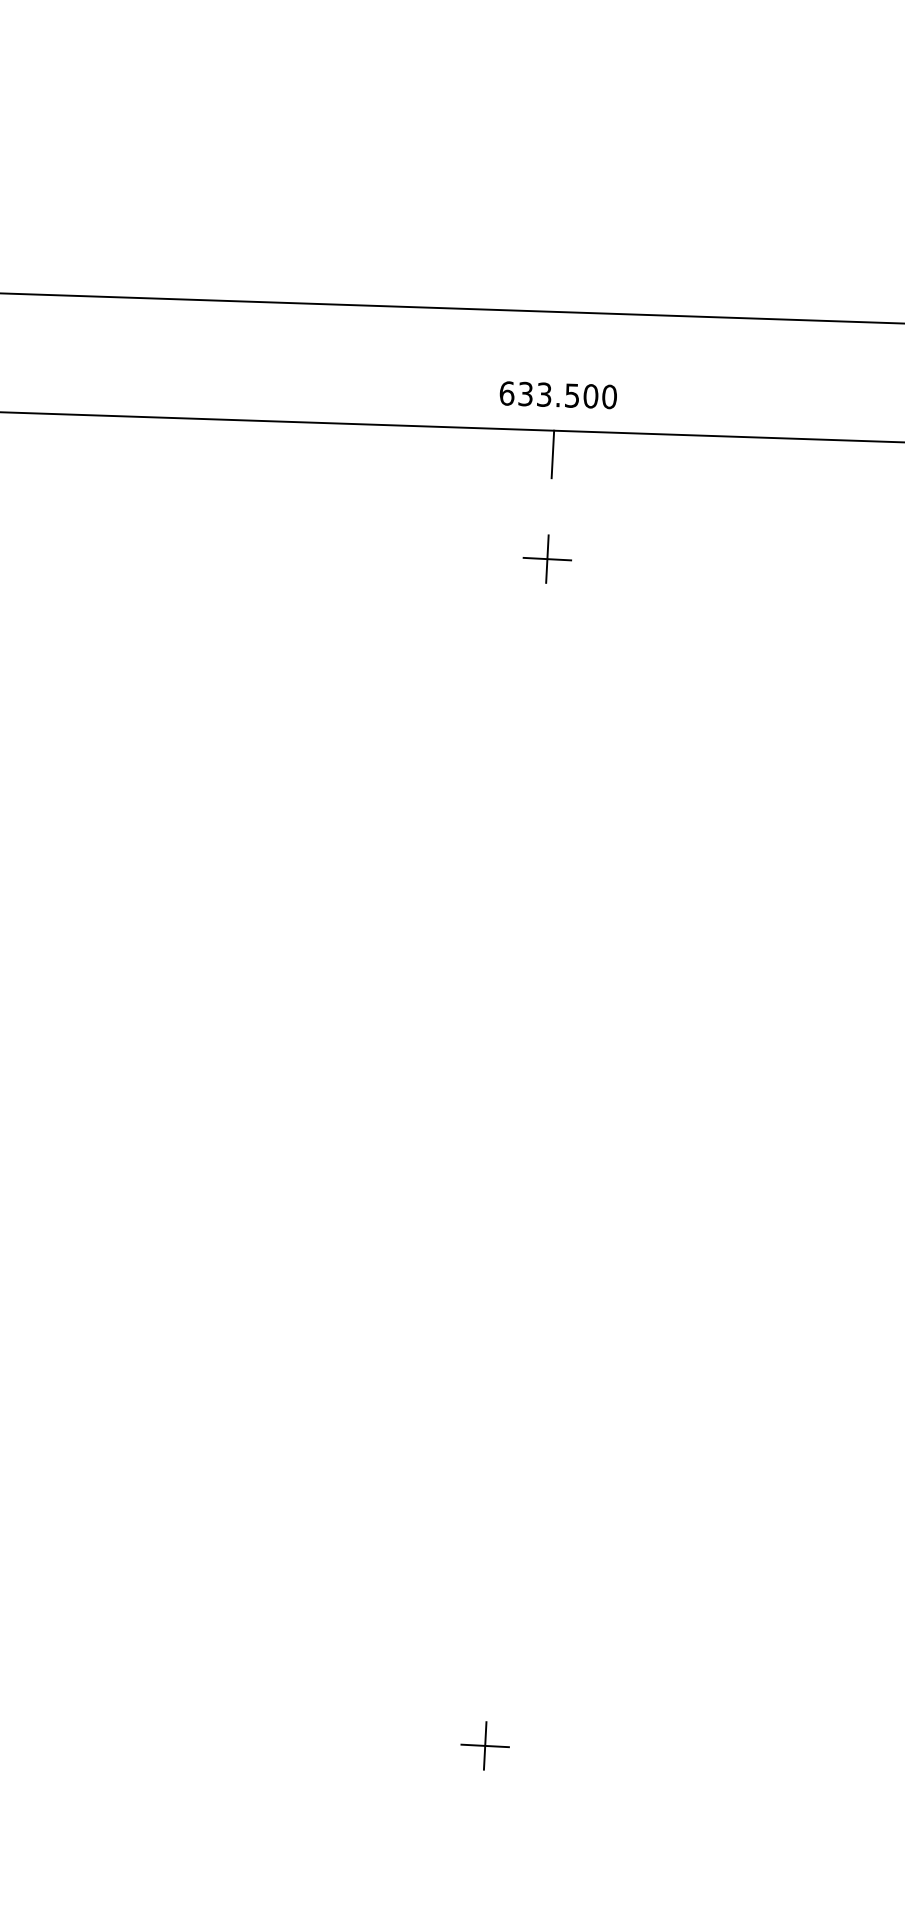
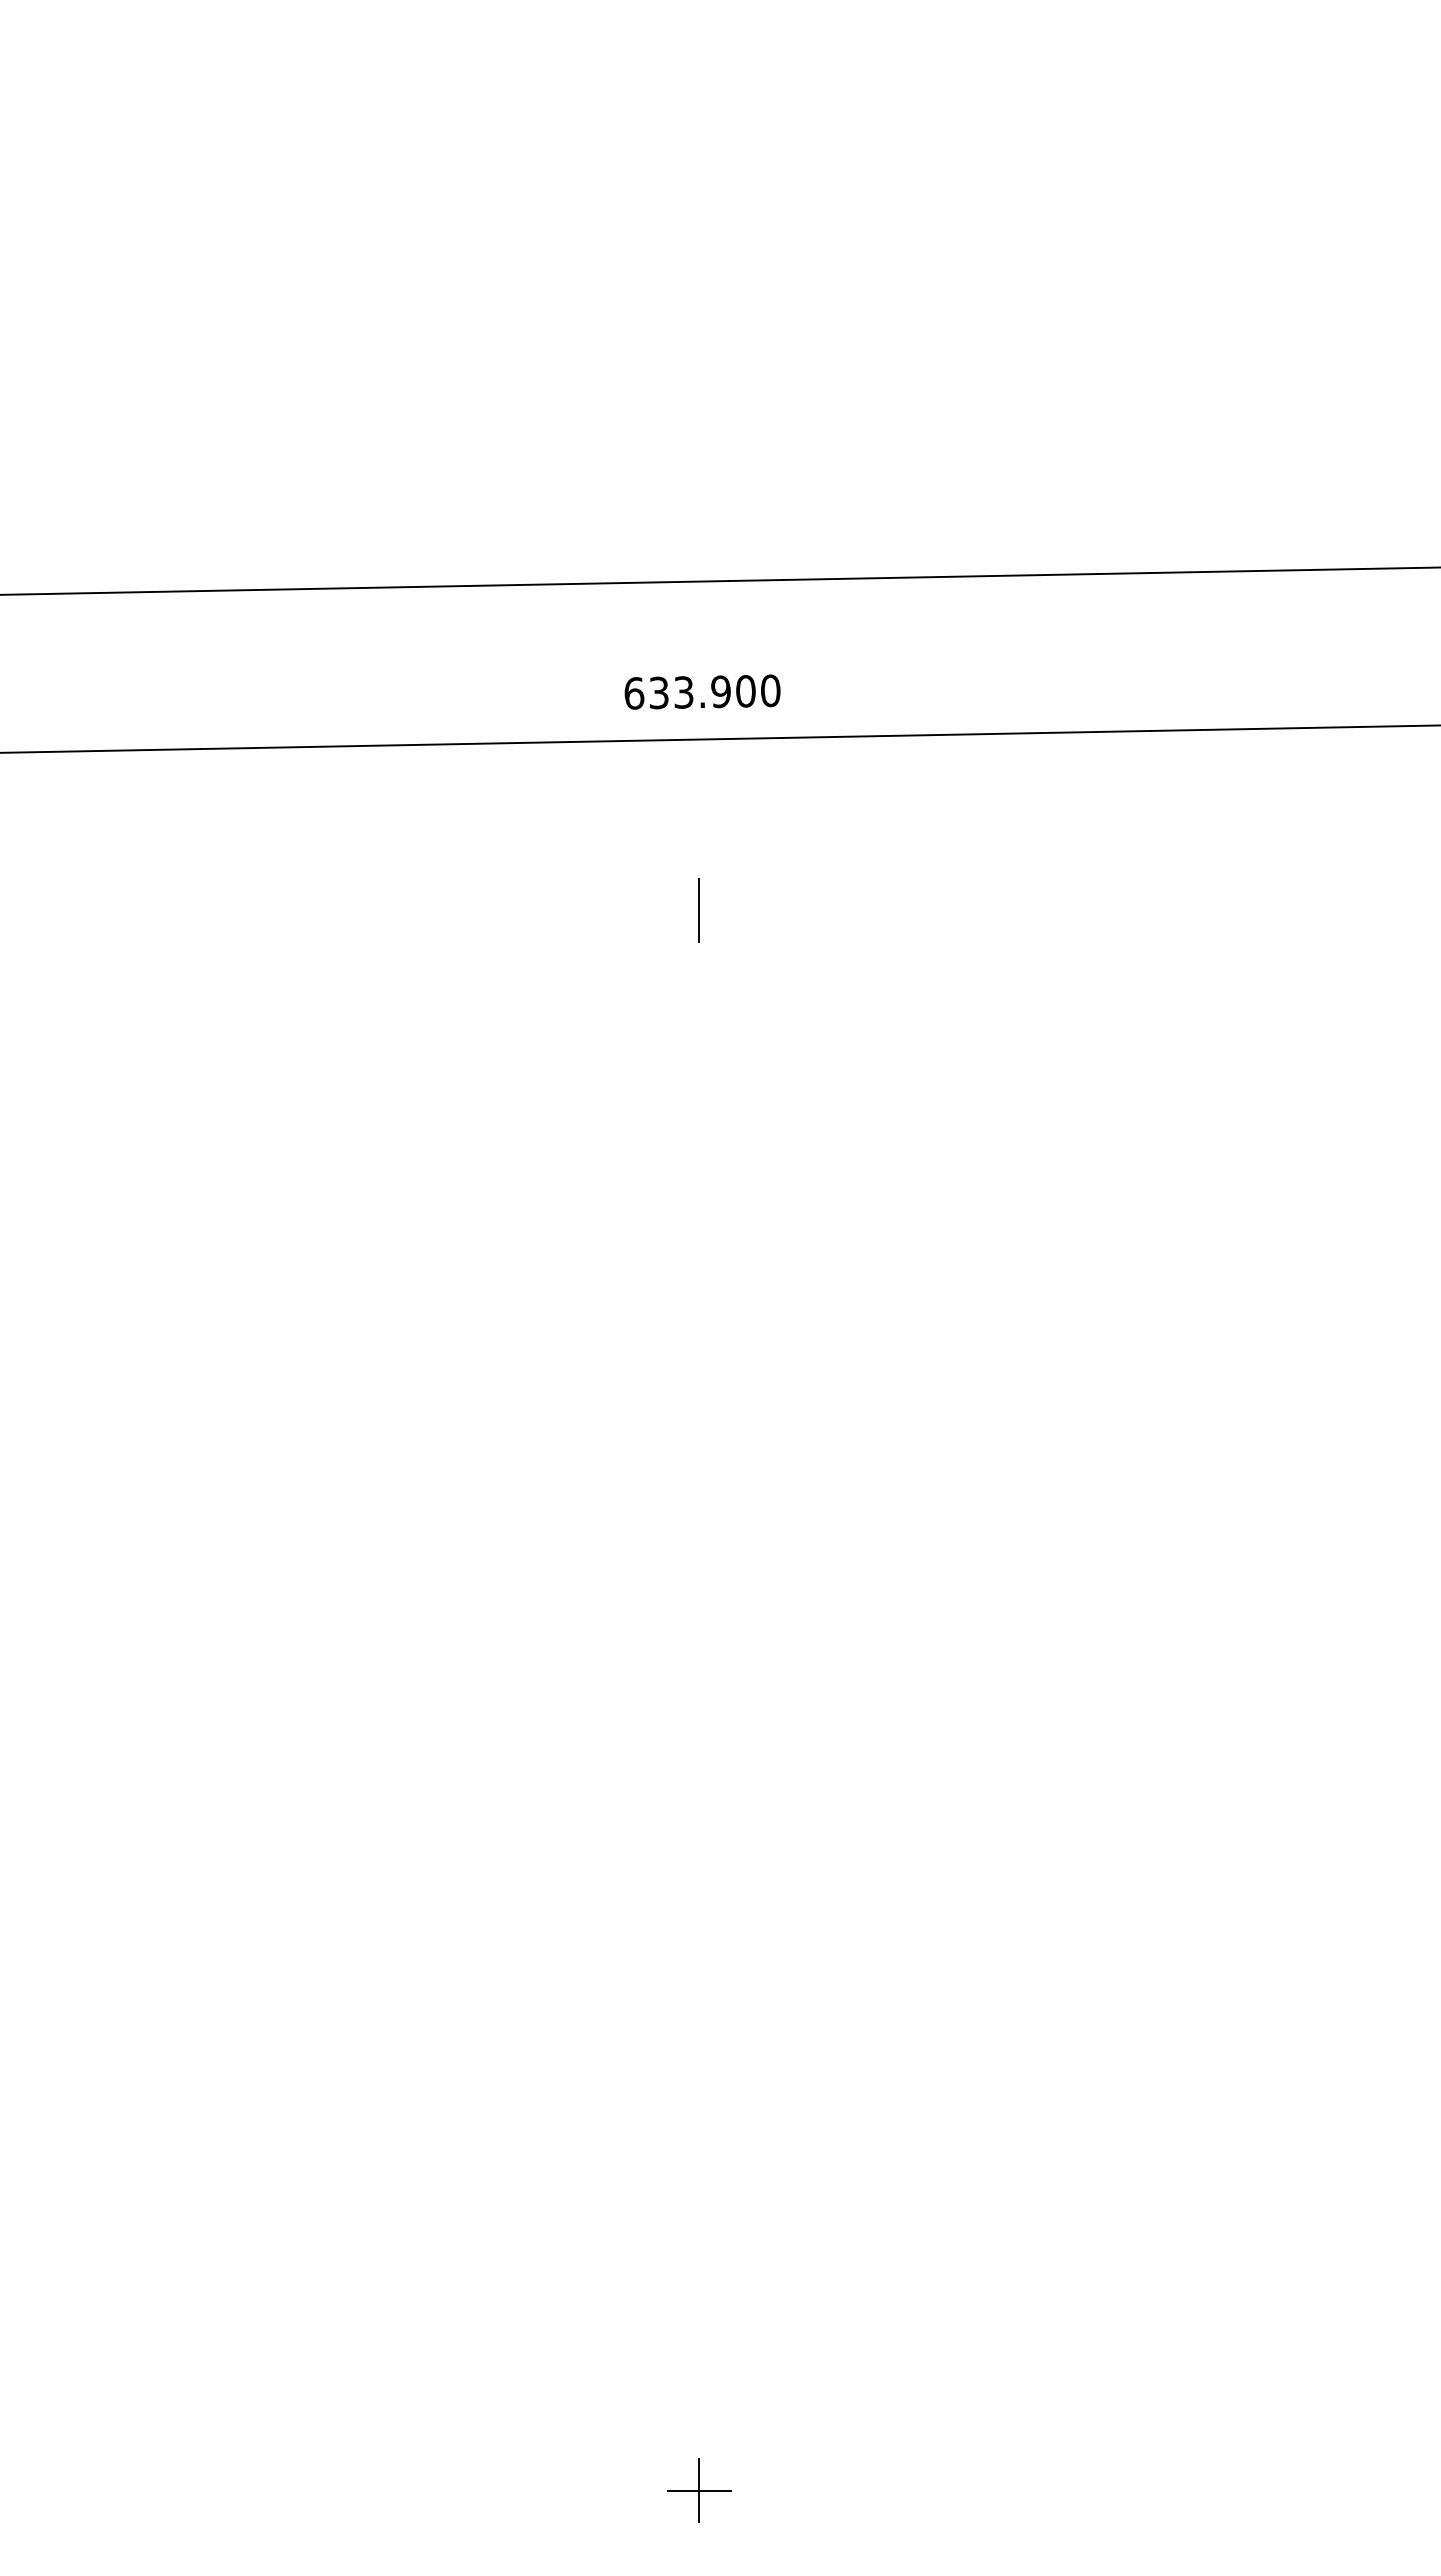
text: (571, 395) -> (720, 691), 633.500 -> 633.900
line: (552, 453) -> (699, 770), removed
line: (547, 559) -> (699, 910), removed

